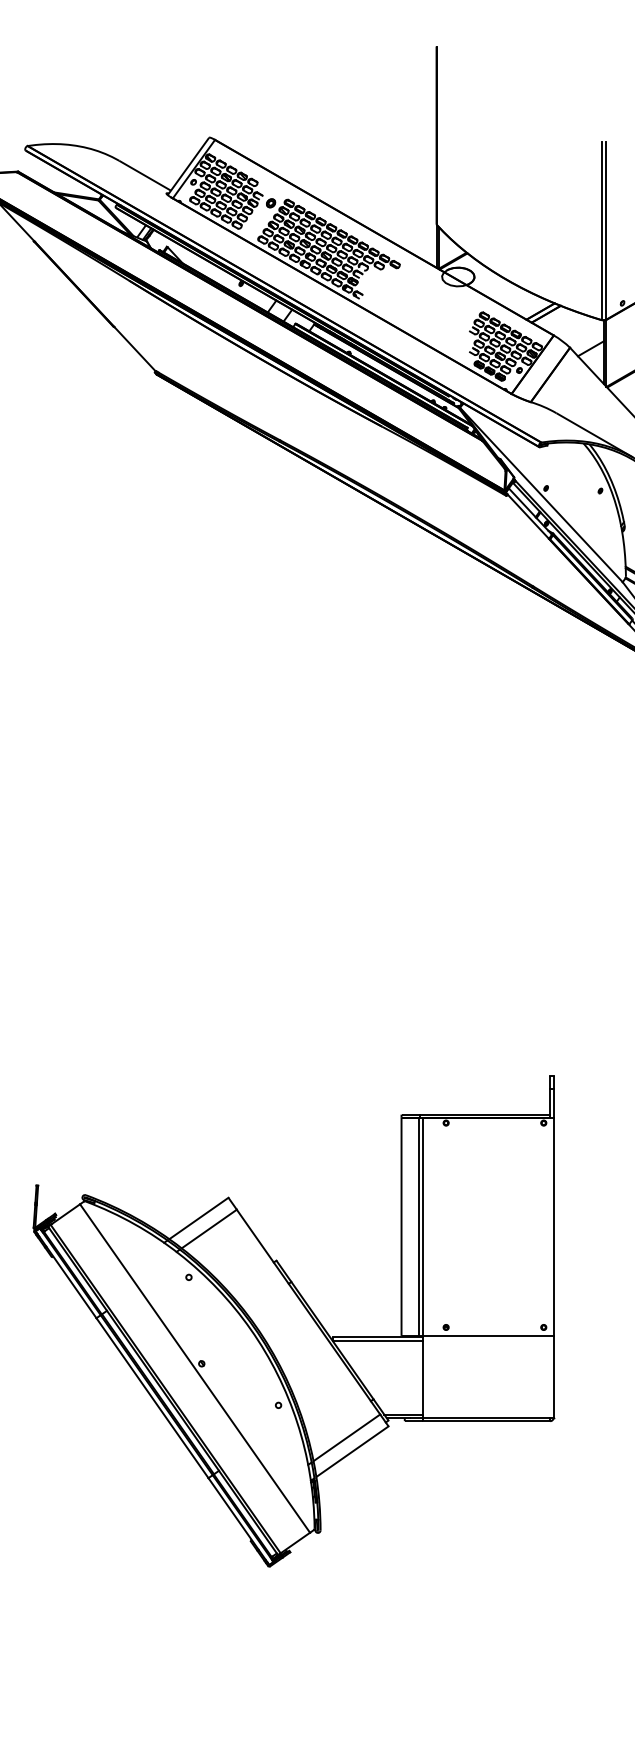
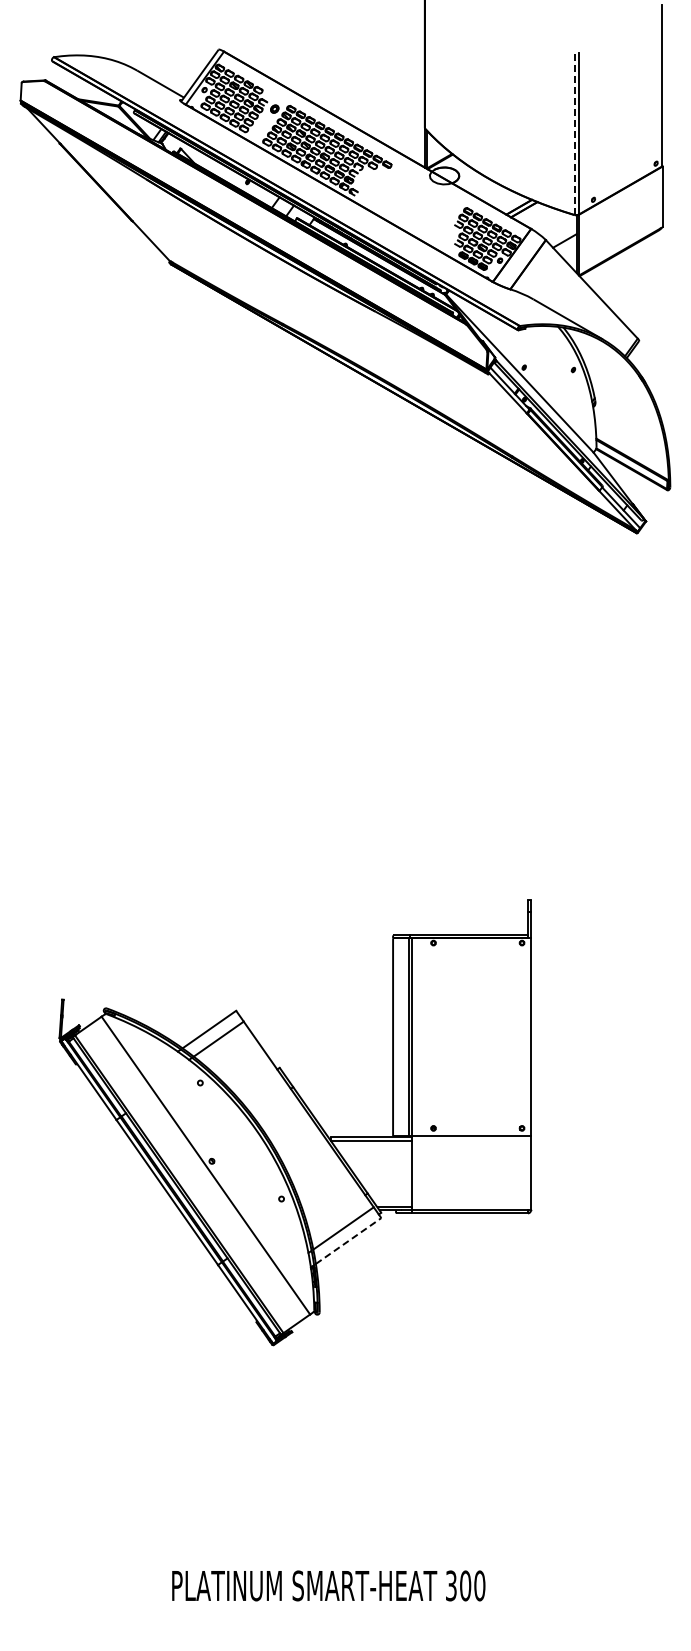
line: (601, 231) -> (574, 134), solid -> dashed
line: (352, 1452) -> (348, 1241), solid -> dashed

